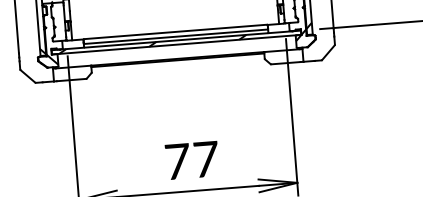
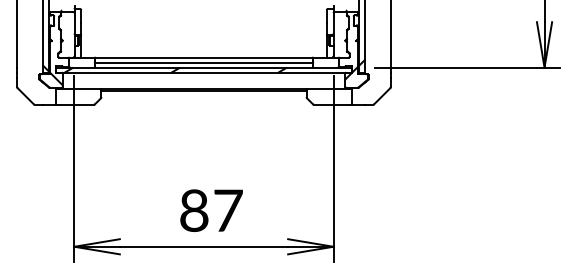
text: (177, 161) -> (194, 210), 77 -> 87

